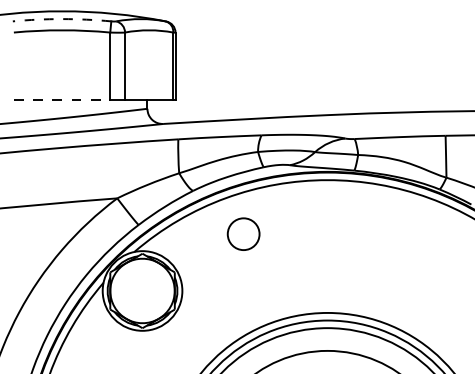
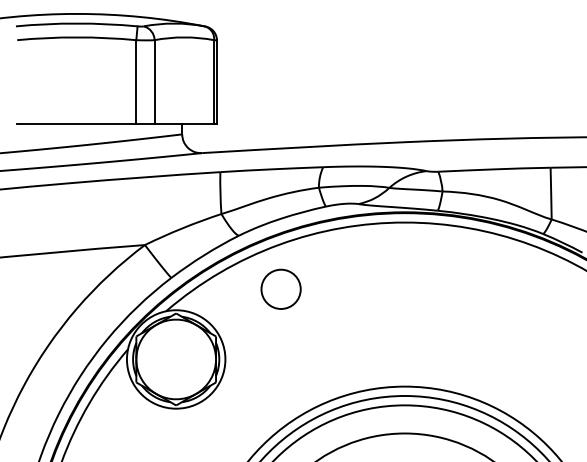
arc: (61, 19) -> (76, 23), dashed -> solid
line: (61, 100) -> (76, 124), dashed -> solid
circle: (243, 233) -> (280, 288), moved

